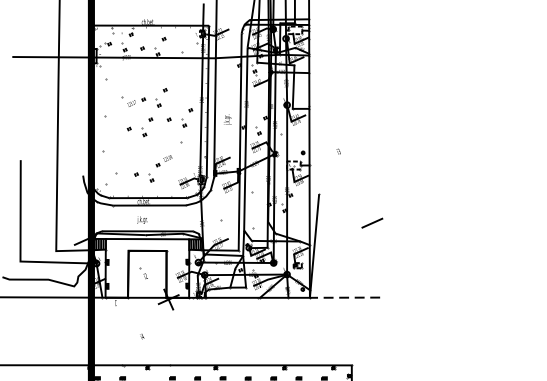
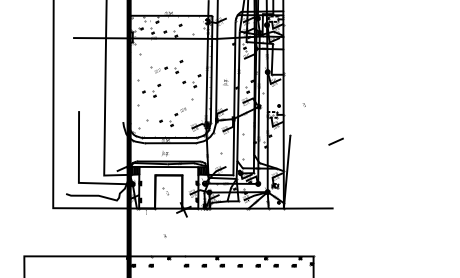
part: (139, 126) -> (151, 90), moved
line: (371, 222) -> (335, 141), moved
line: (344, 297) -> (308, 208), dashed -> solid

